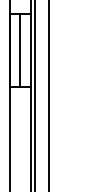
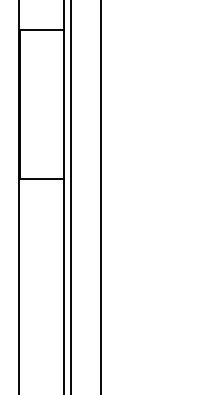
line: (20, 50) -> (41, 103), removed

